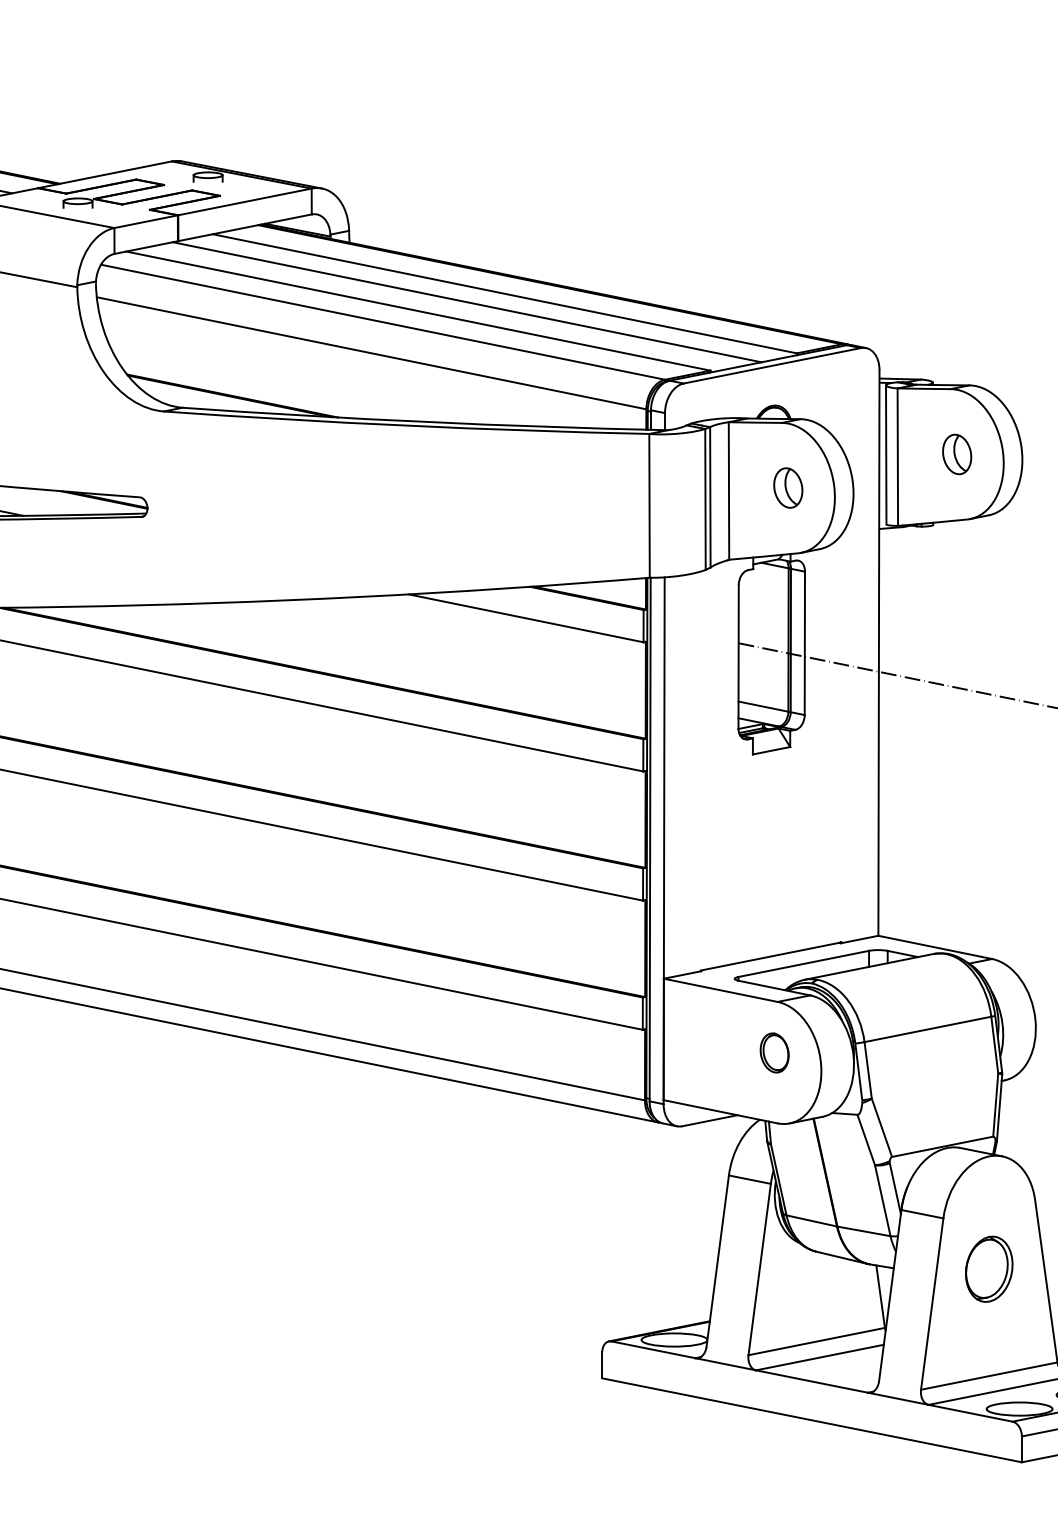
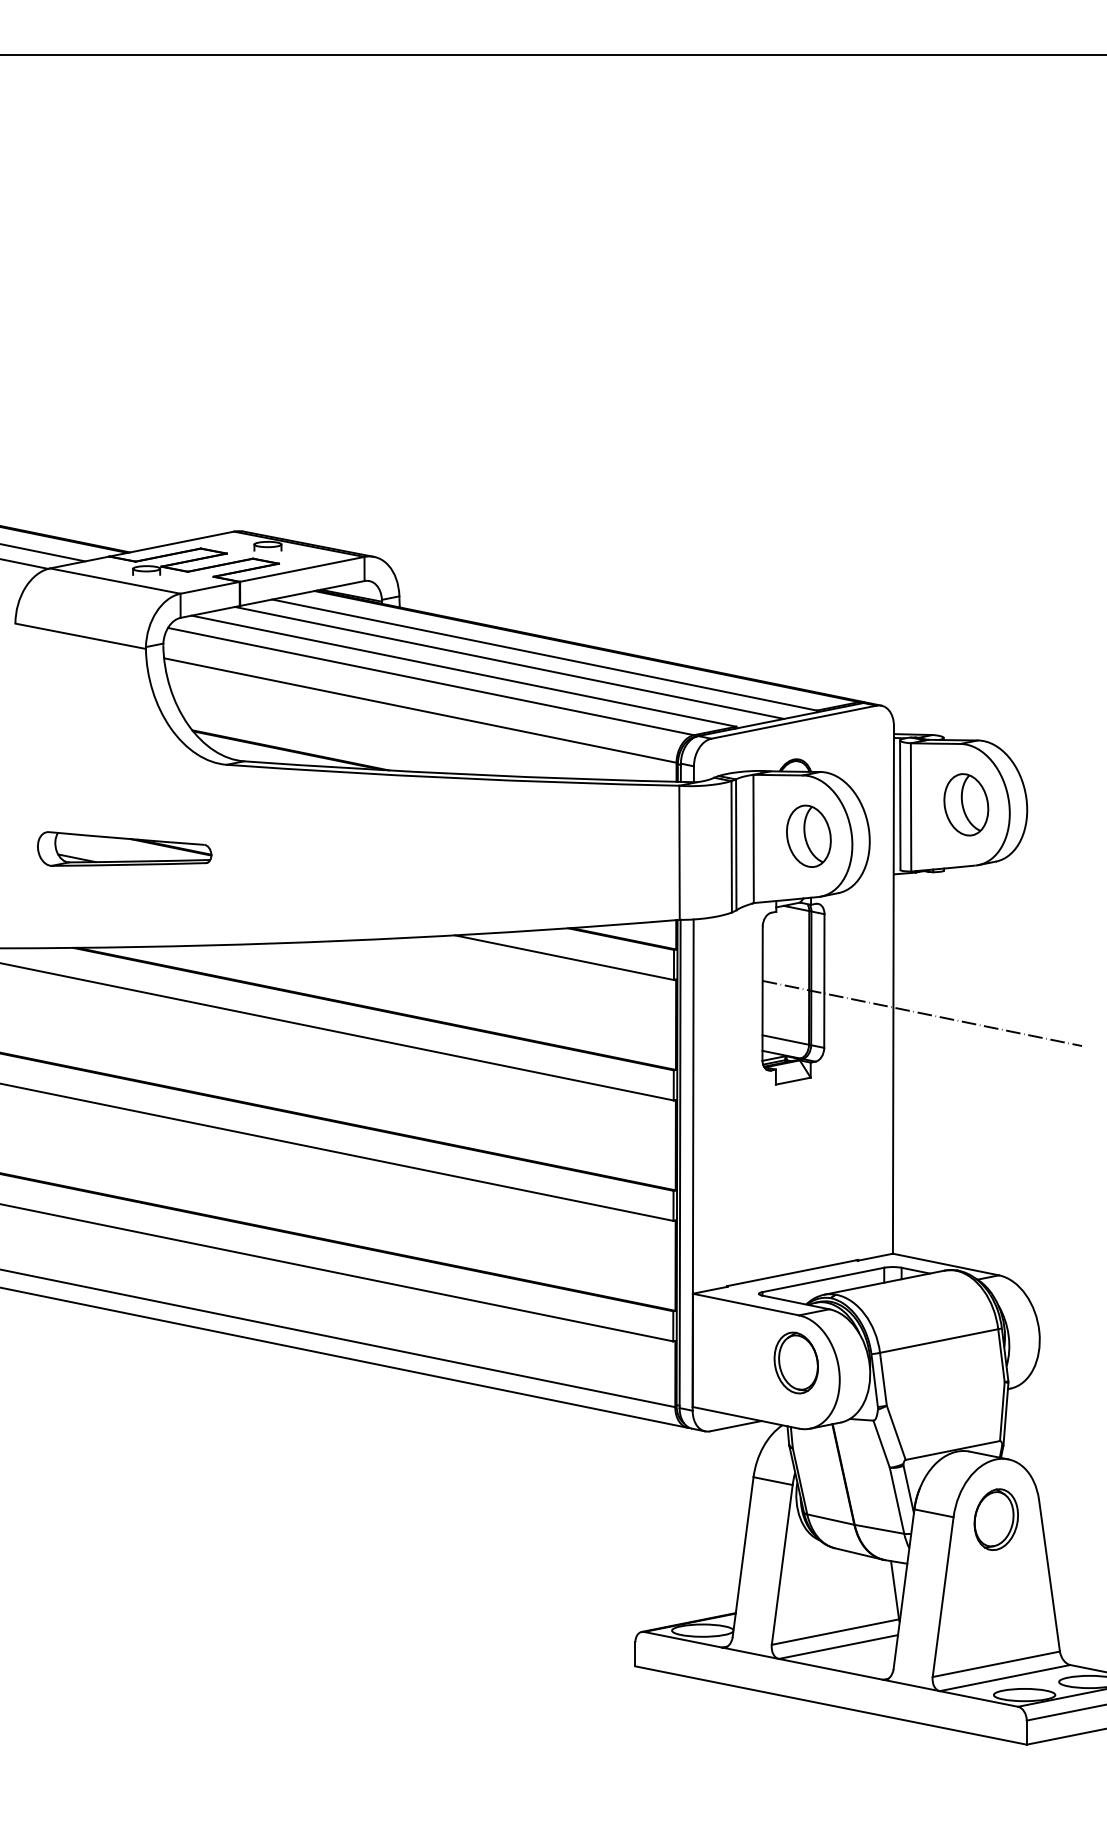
part: (957, 454) -> (966, 804), size x1.67
part: (787, 487) -> (808, 835), size x1.67
part: (773, 1052) -> (795, 1362), size x1.67
part: (988, 1269) -> (995, 1519), moved

